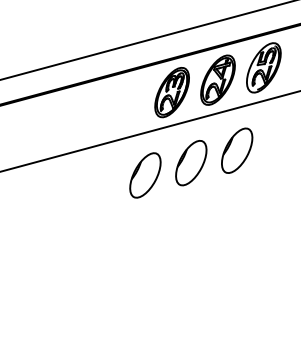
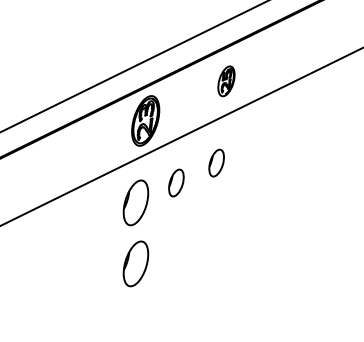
part: (263, 68) -> (226, 81), size x0.6
part: (217, 79) -> (185, 100), removed
part: (237, 149) -> (216, 162), size x0.6
part: (191, 162) -> (176, 182), size x0.6
part: (132, 238) -> (135, 263), added

